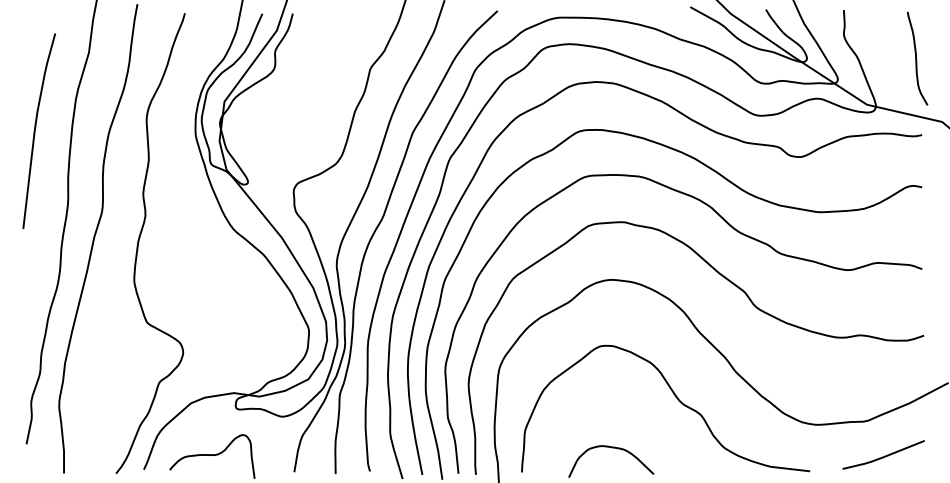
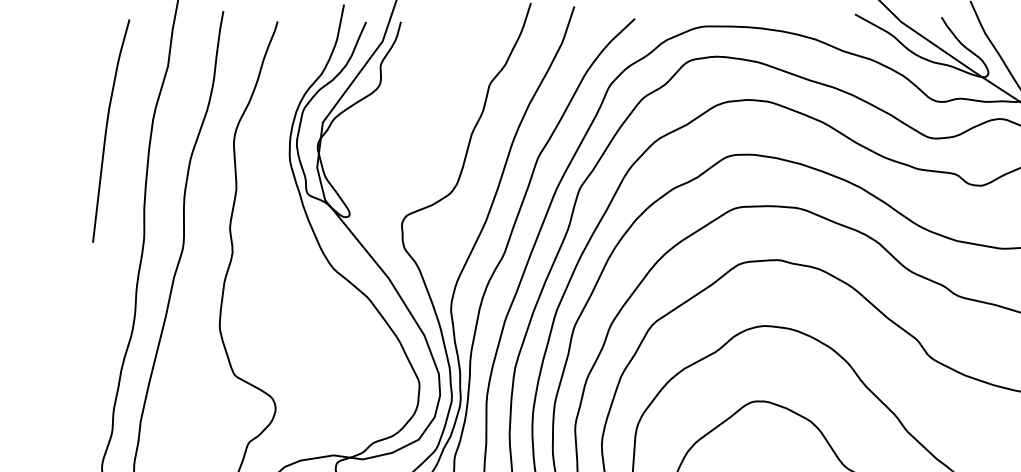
curve: (35, 130) -> (106, 130), moved

